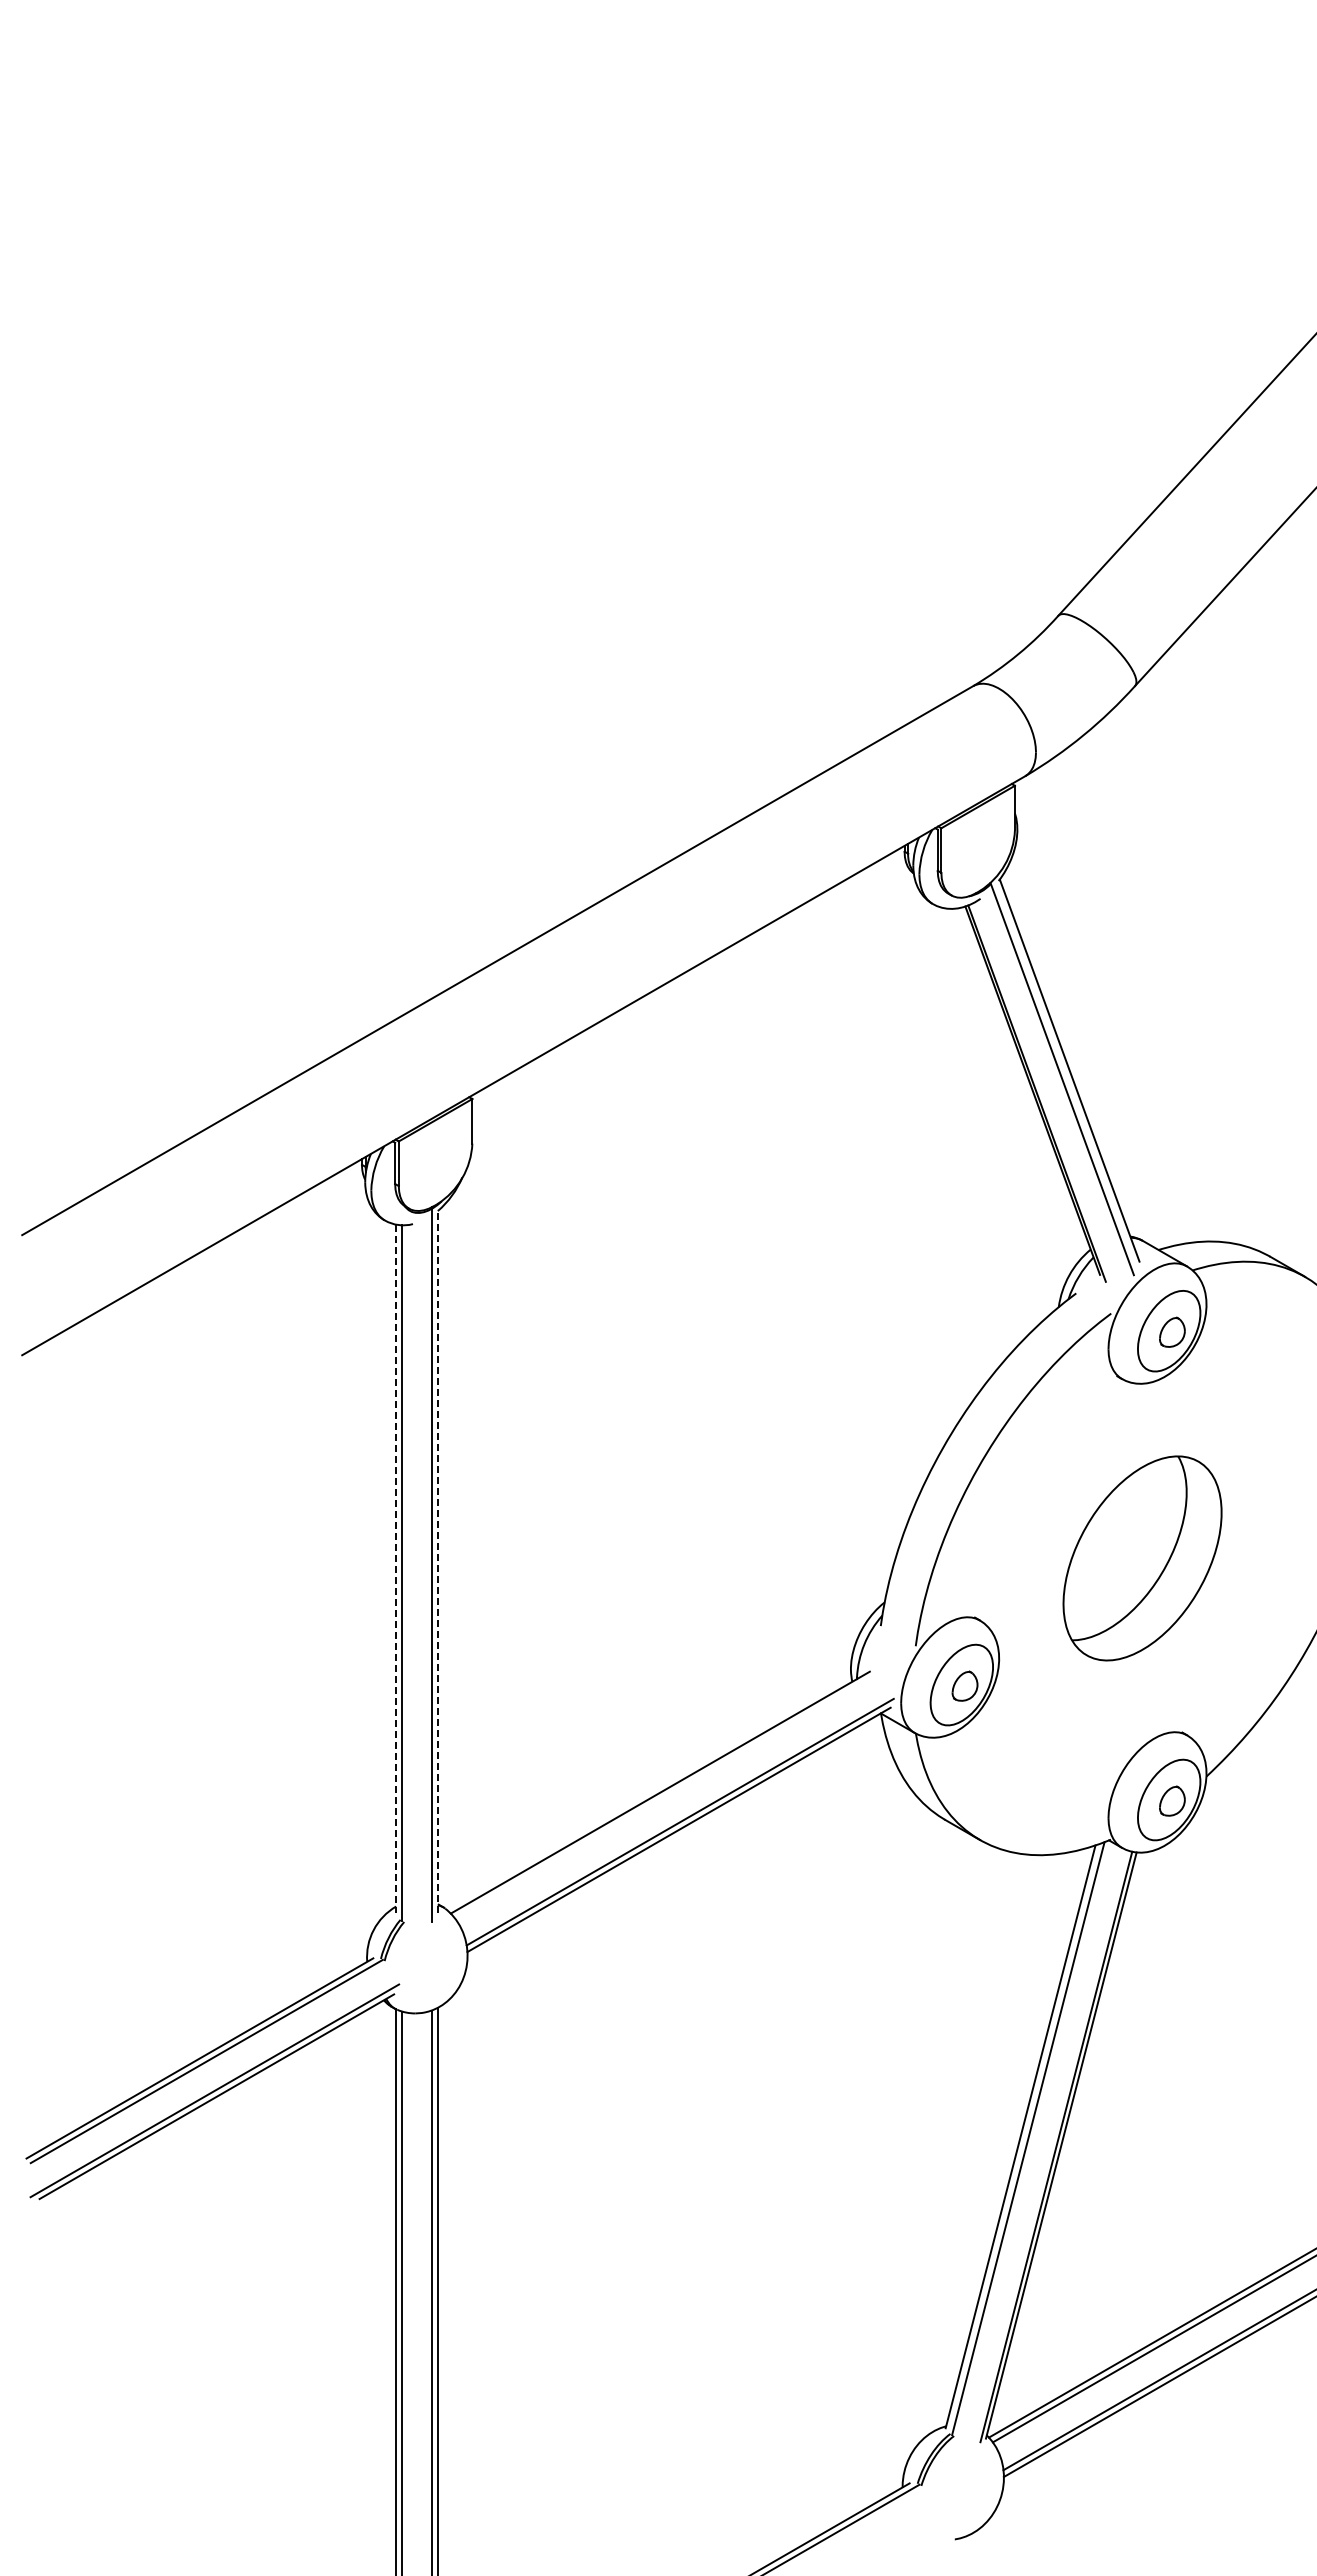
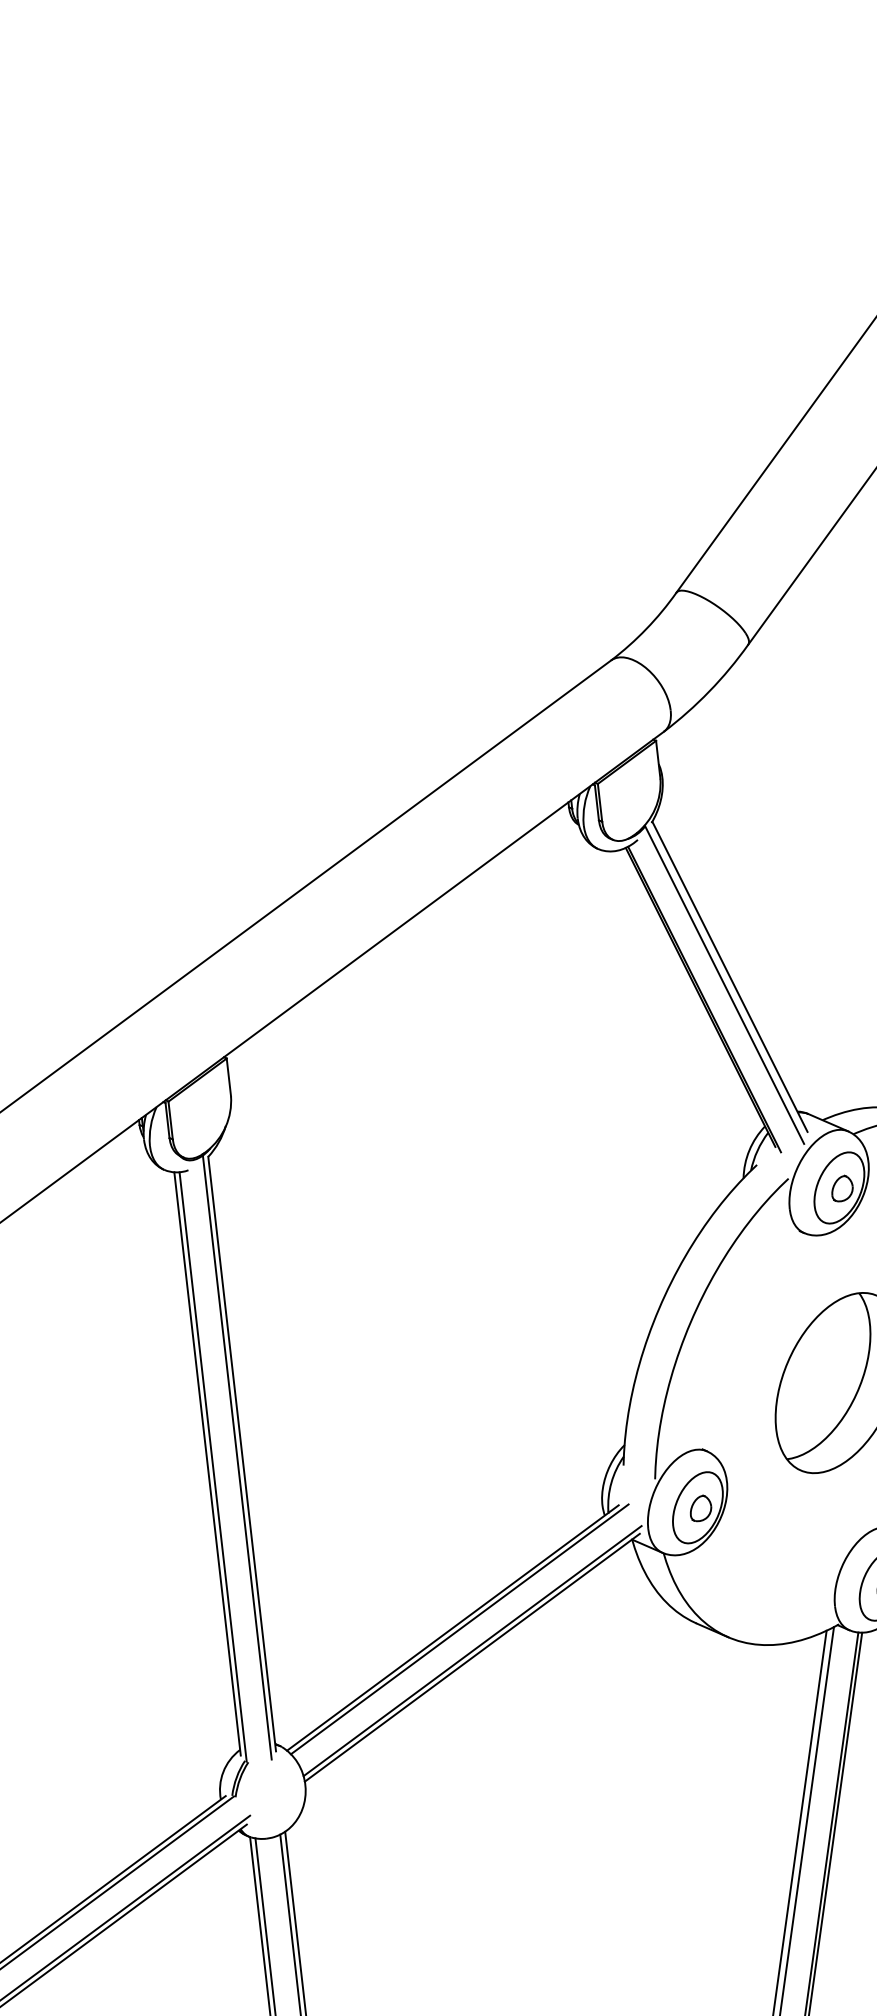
line: (437, 1562) -> (241, 1454), dashed -> solid
line: (396, 1569) -> (207, 1464), dashed -> solid
line: (667, 1795) -> (459, 1629), added

